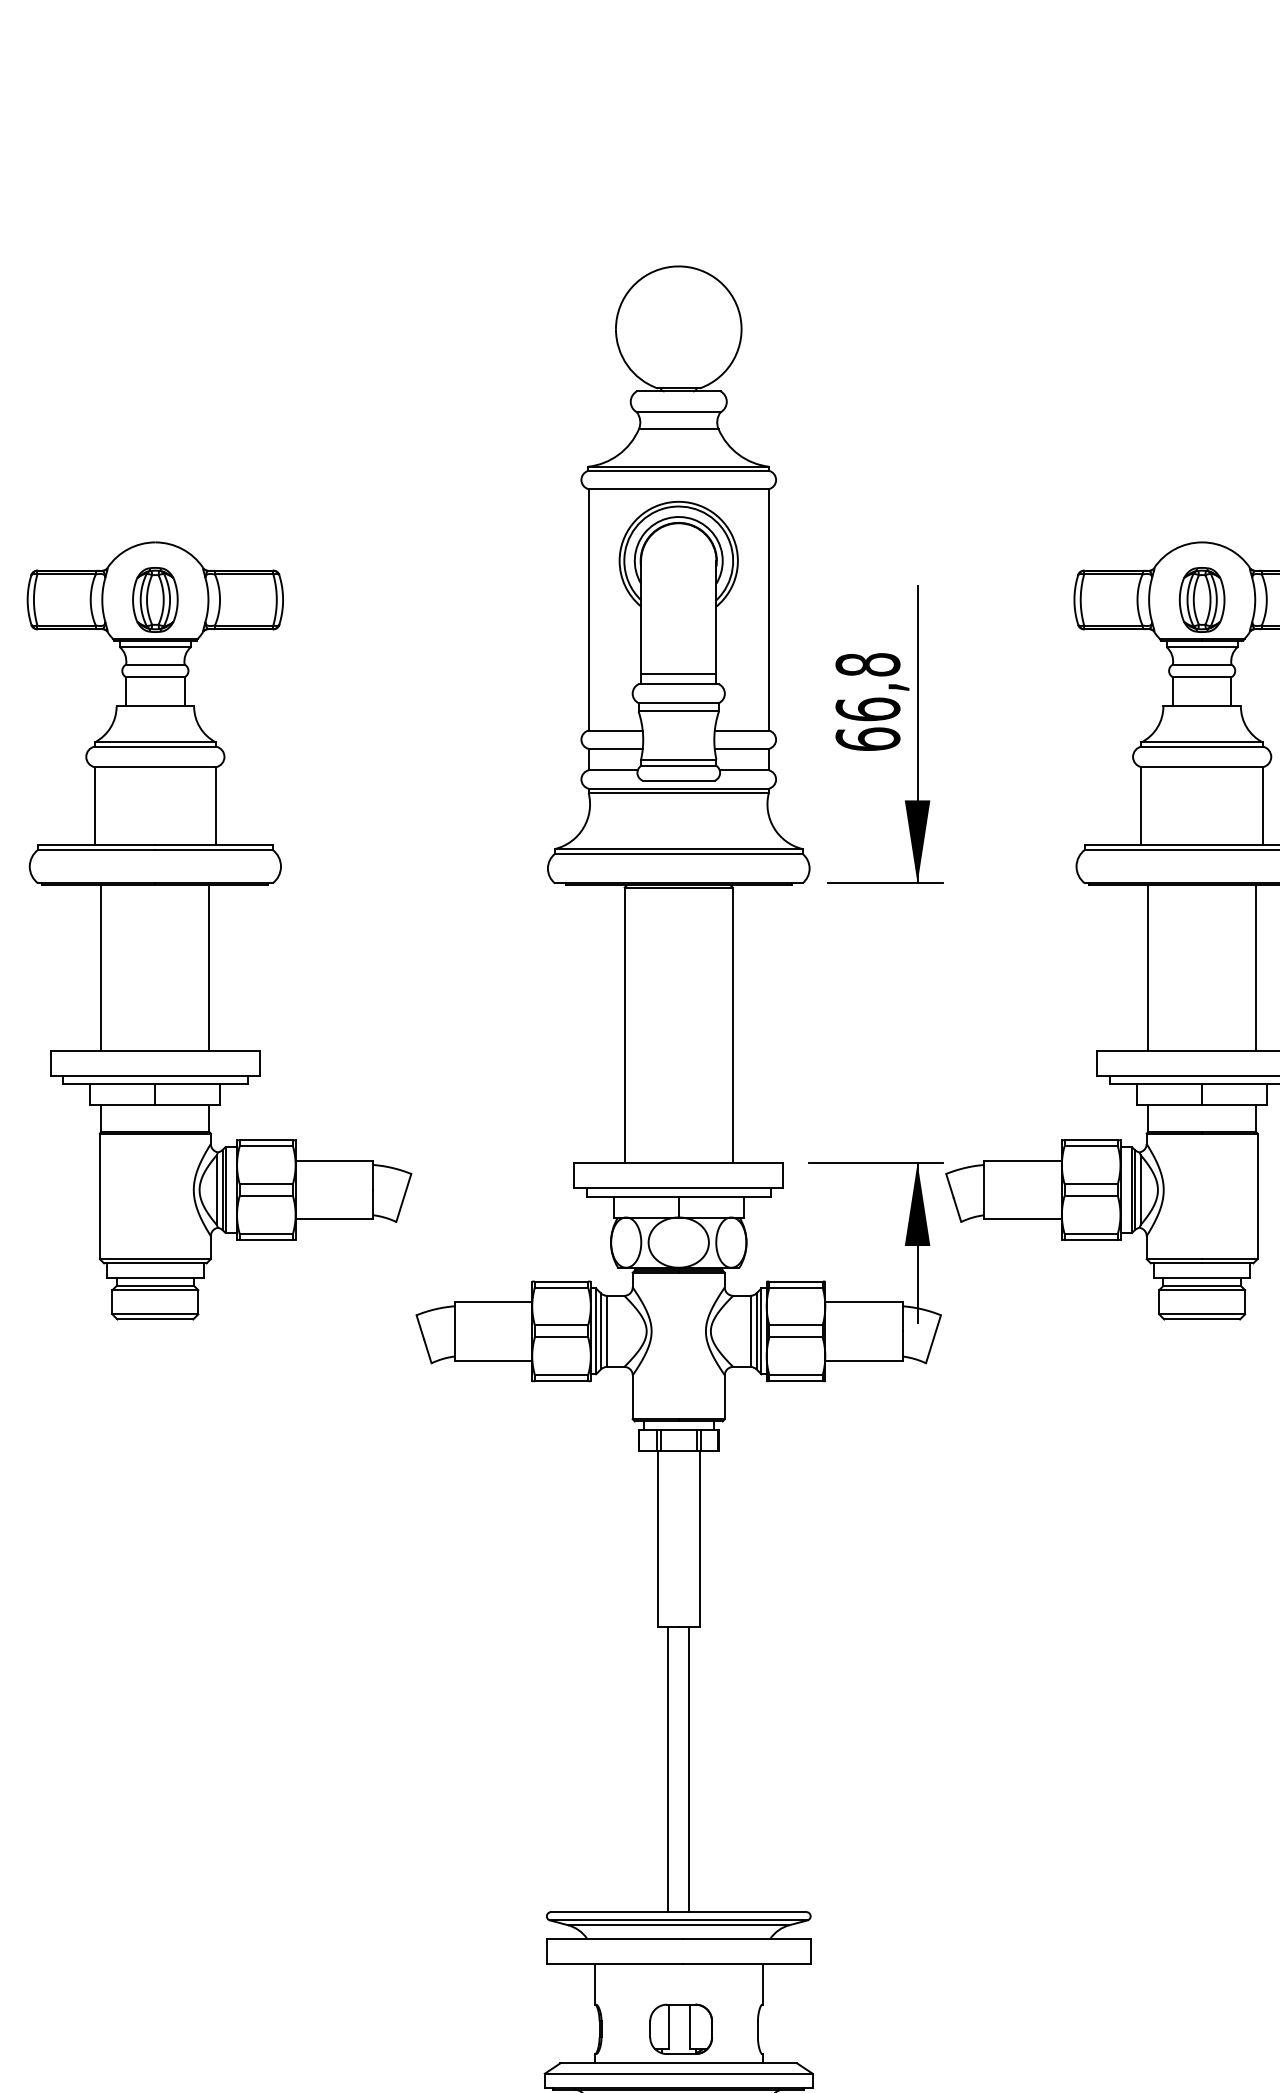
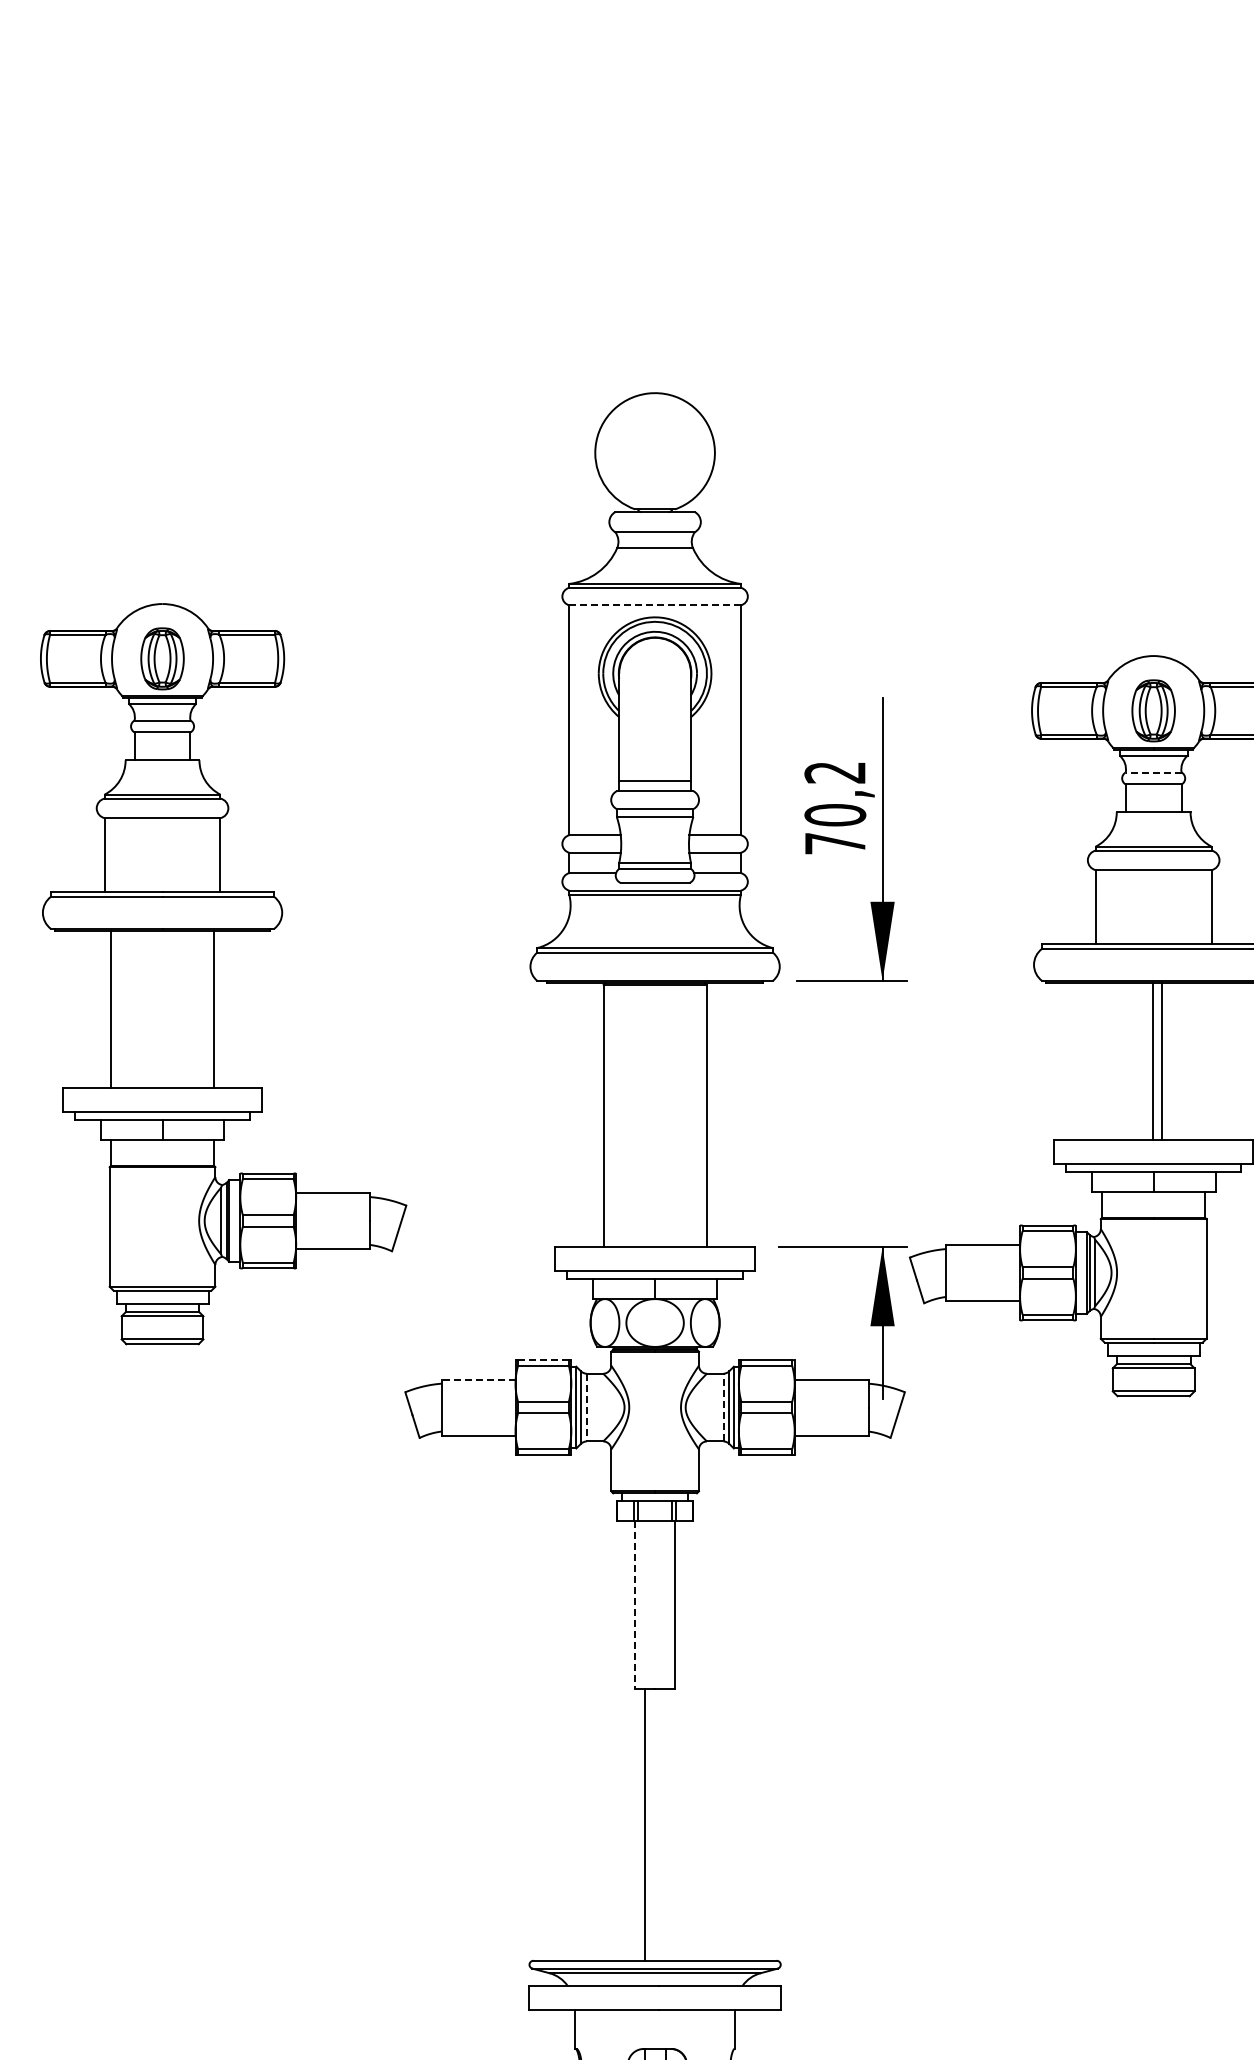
line: (679, 489) -> (655, 605), solid -> dashed
line: (1201, 664) -> (1153, 772), solid -> dashed
text: (868, 701) -> (835, 807), 66,8 -> 70,2
part: (209, 931) -> (214, 974), moved
line: (1148, 968) -> (1162, 1061), moved
line: (1256, 968) -> (1153, 1061), moved
line: (561, 1281) -> (543, 1360), solid -> dashed
line: (493, 1301) -> (478, 1379), solid -> dashed
line: (606, 1331) -> (586, 1407), solid -> dashed
line: (750, 1331) -> (723, 1407), solid -> dashed
line: (658, 1539) -> (635, 1605), solid -> dashed
line: (689, 1769) -> (665, 1824), removed

